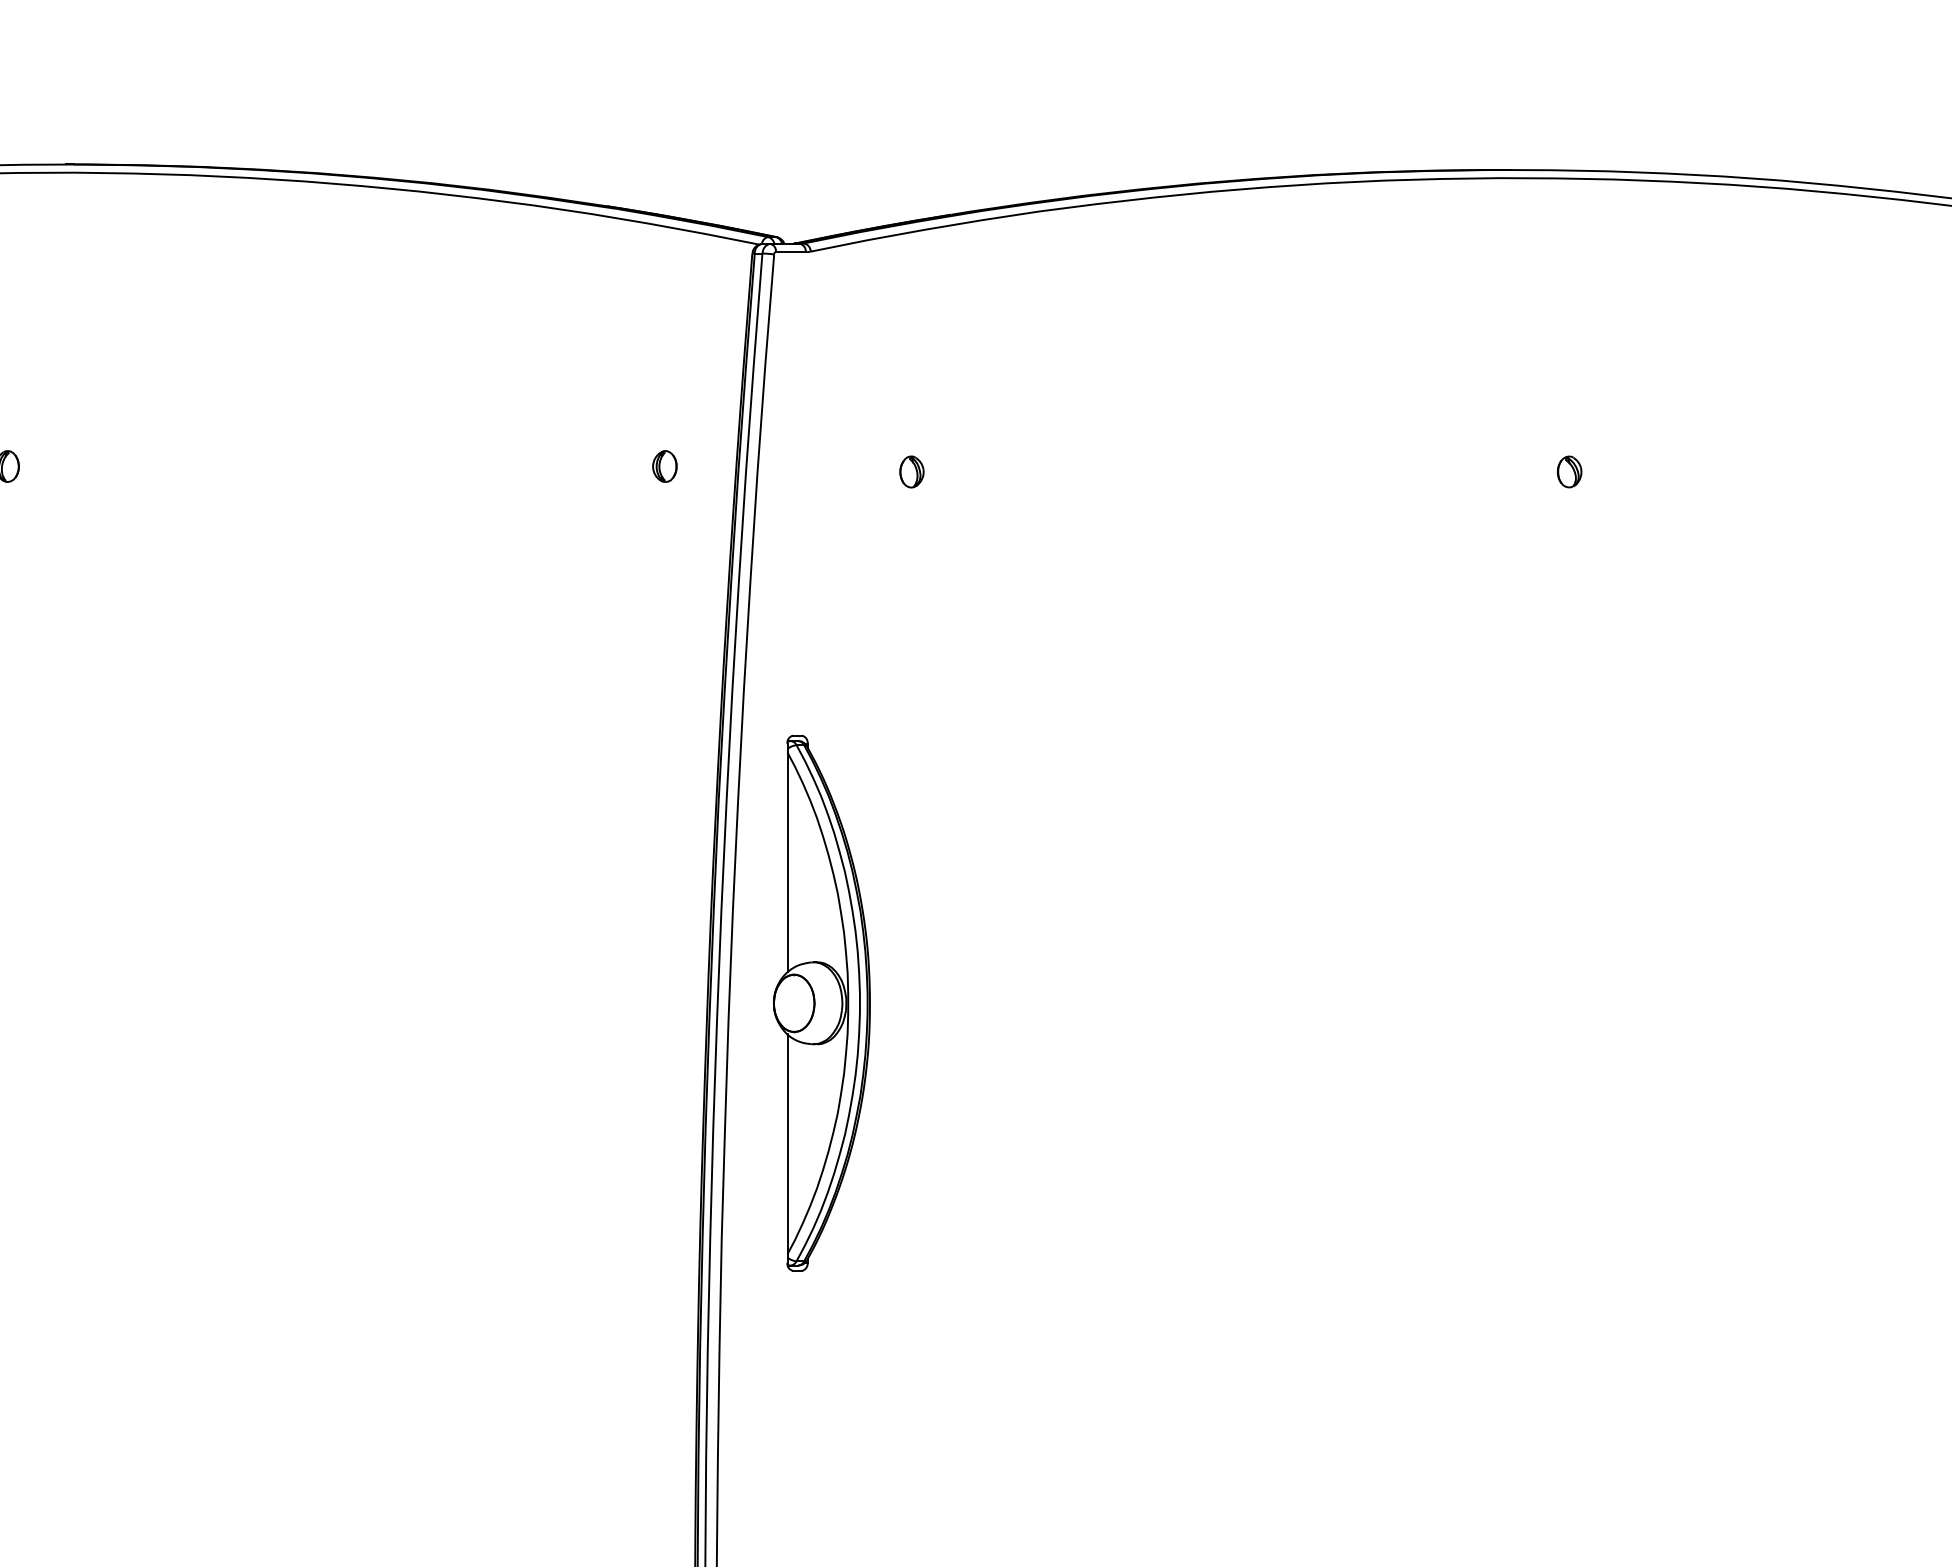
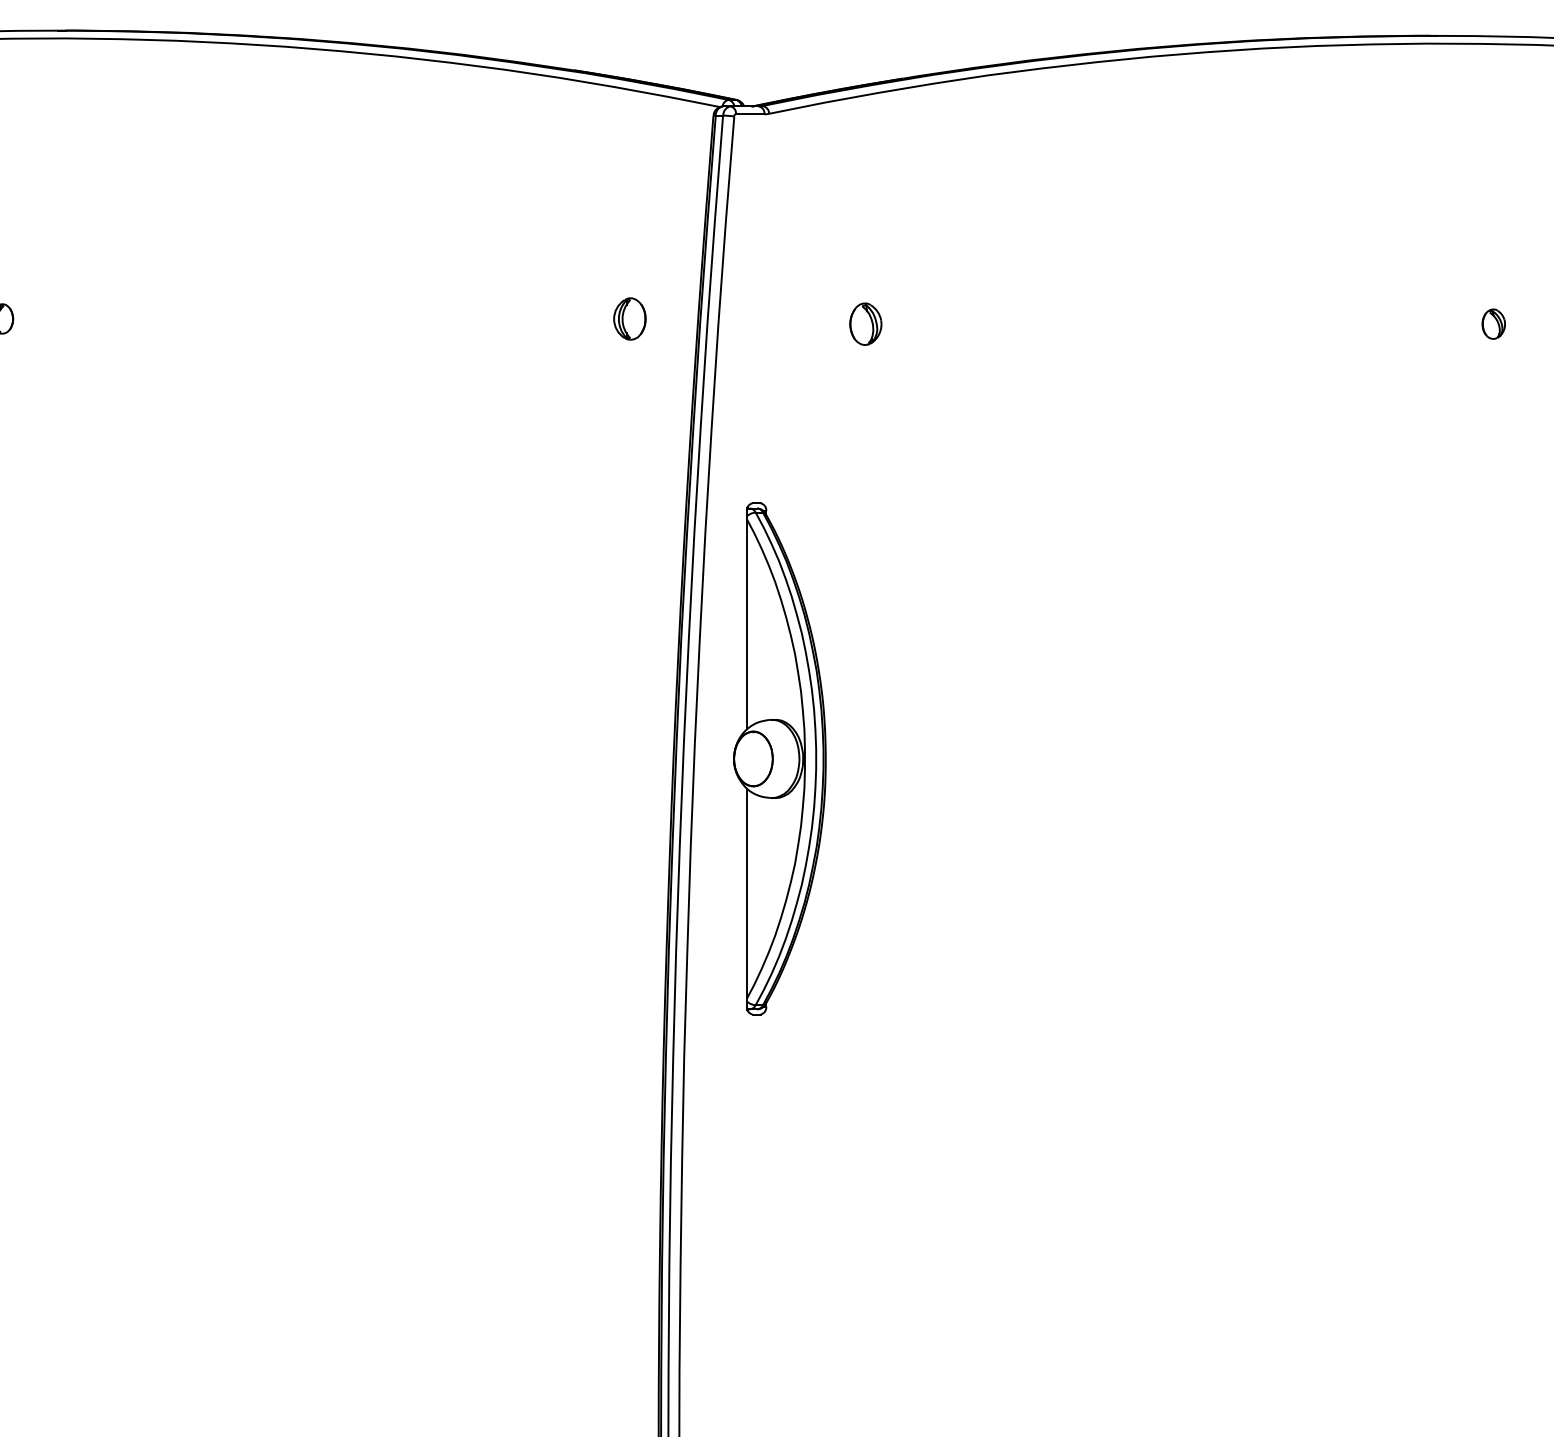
part: (664, 466) -> (629, 318), size x1.4
part: (911, 471) -> (865, 323), size x1.4
part: (821, 1002) -> (779, 758), moved

